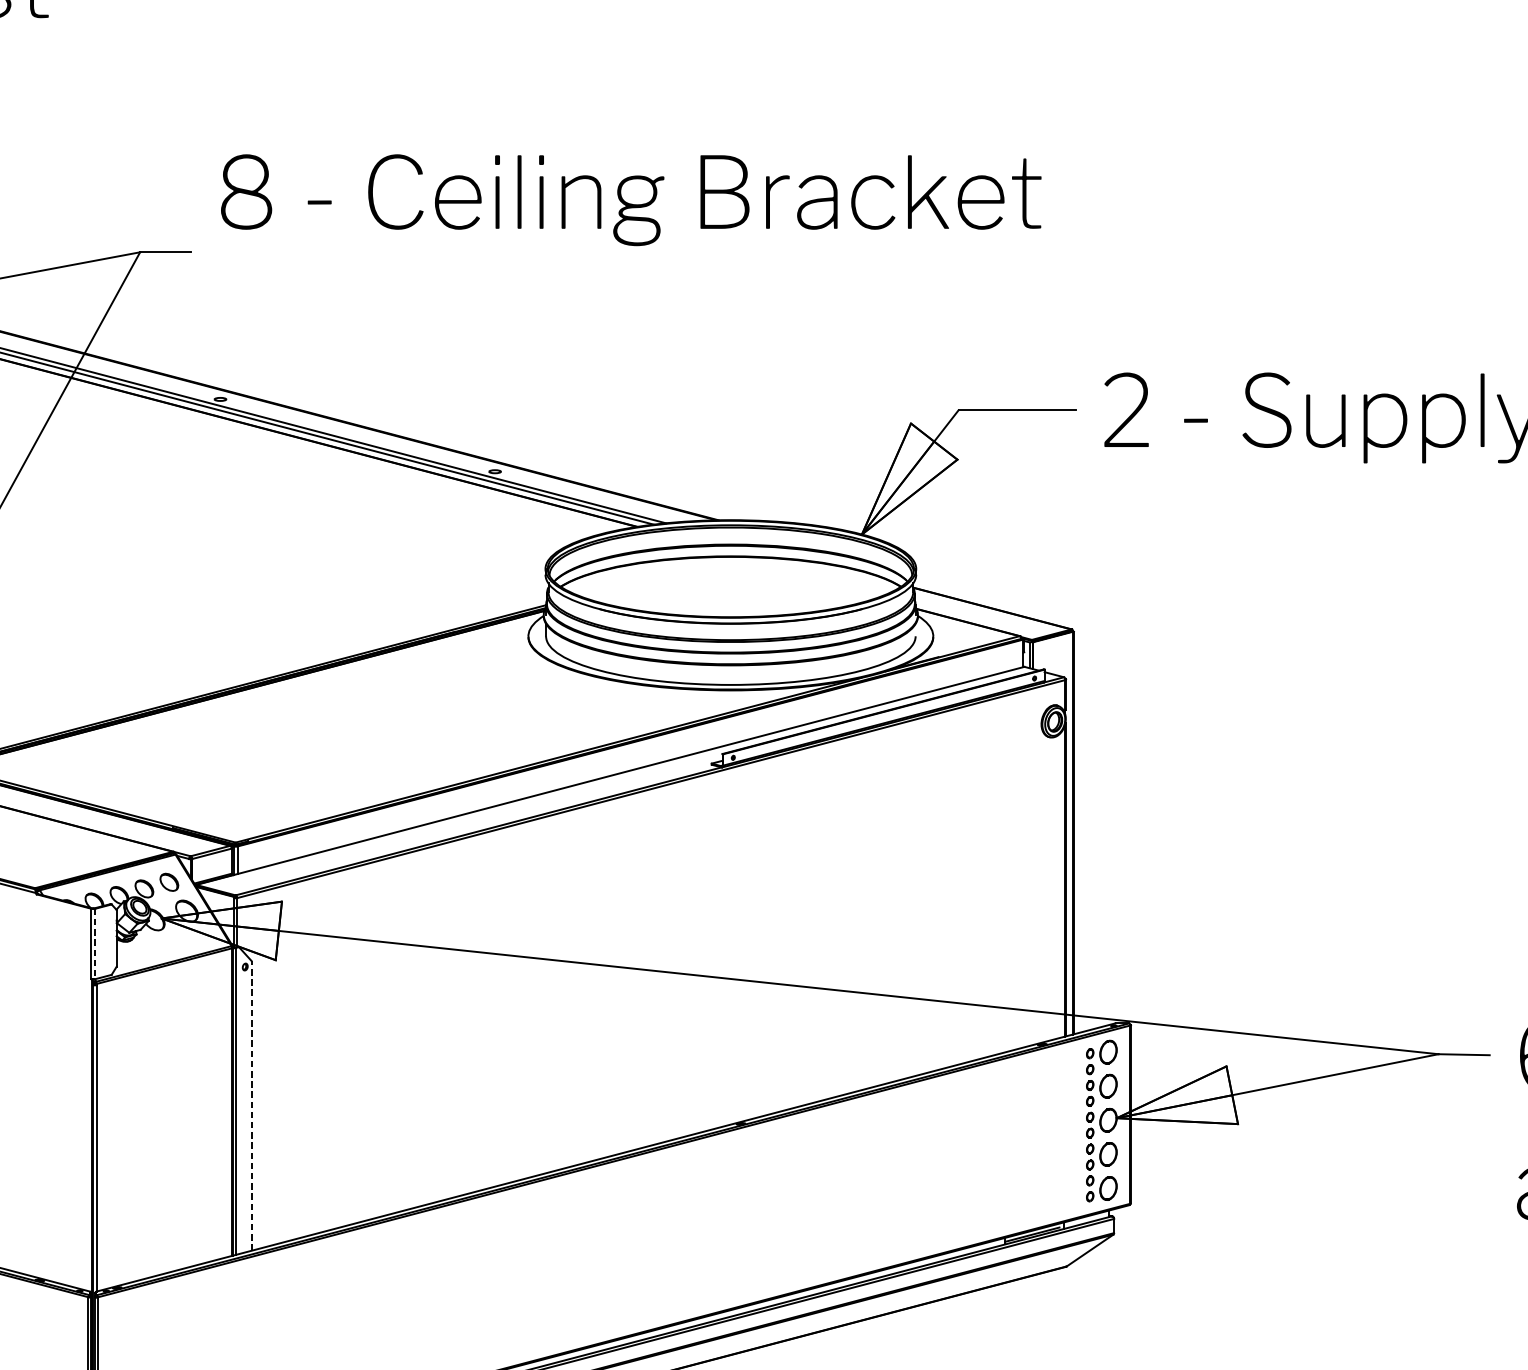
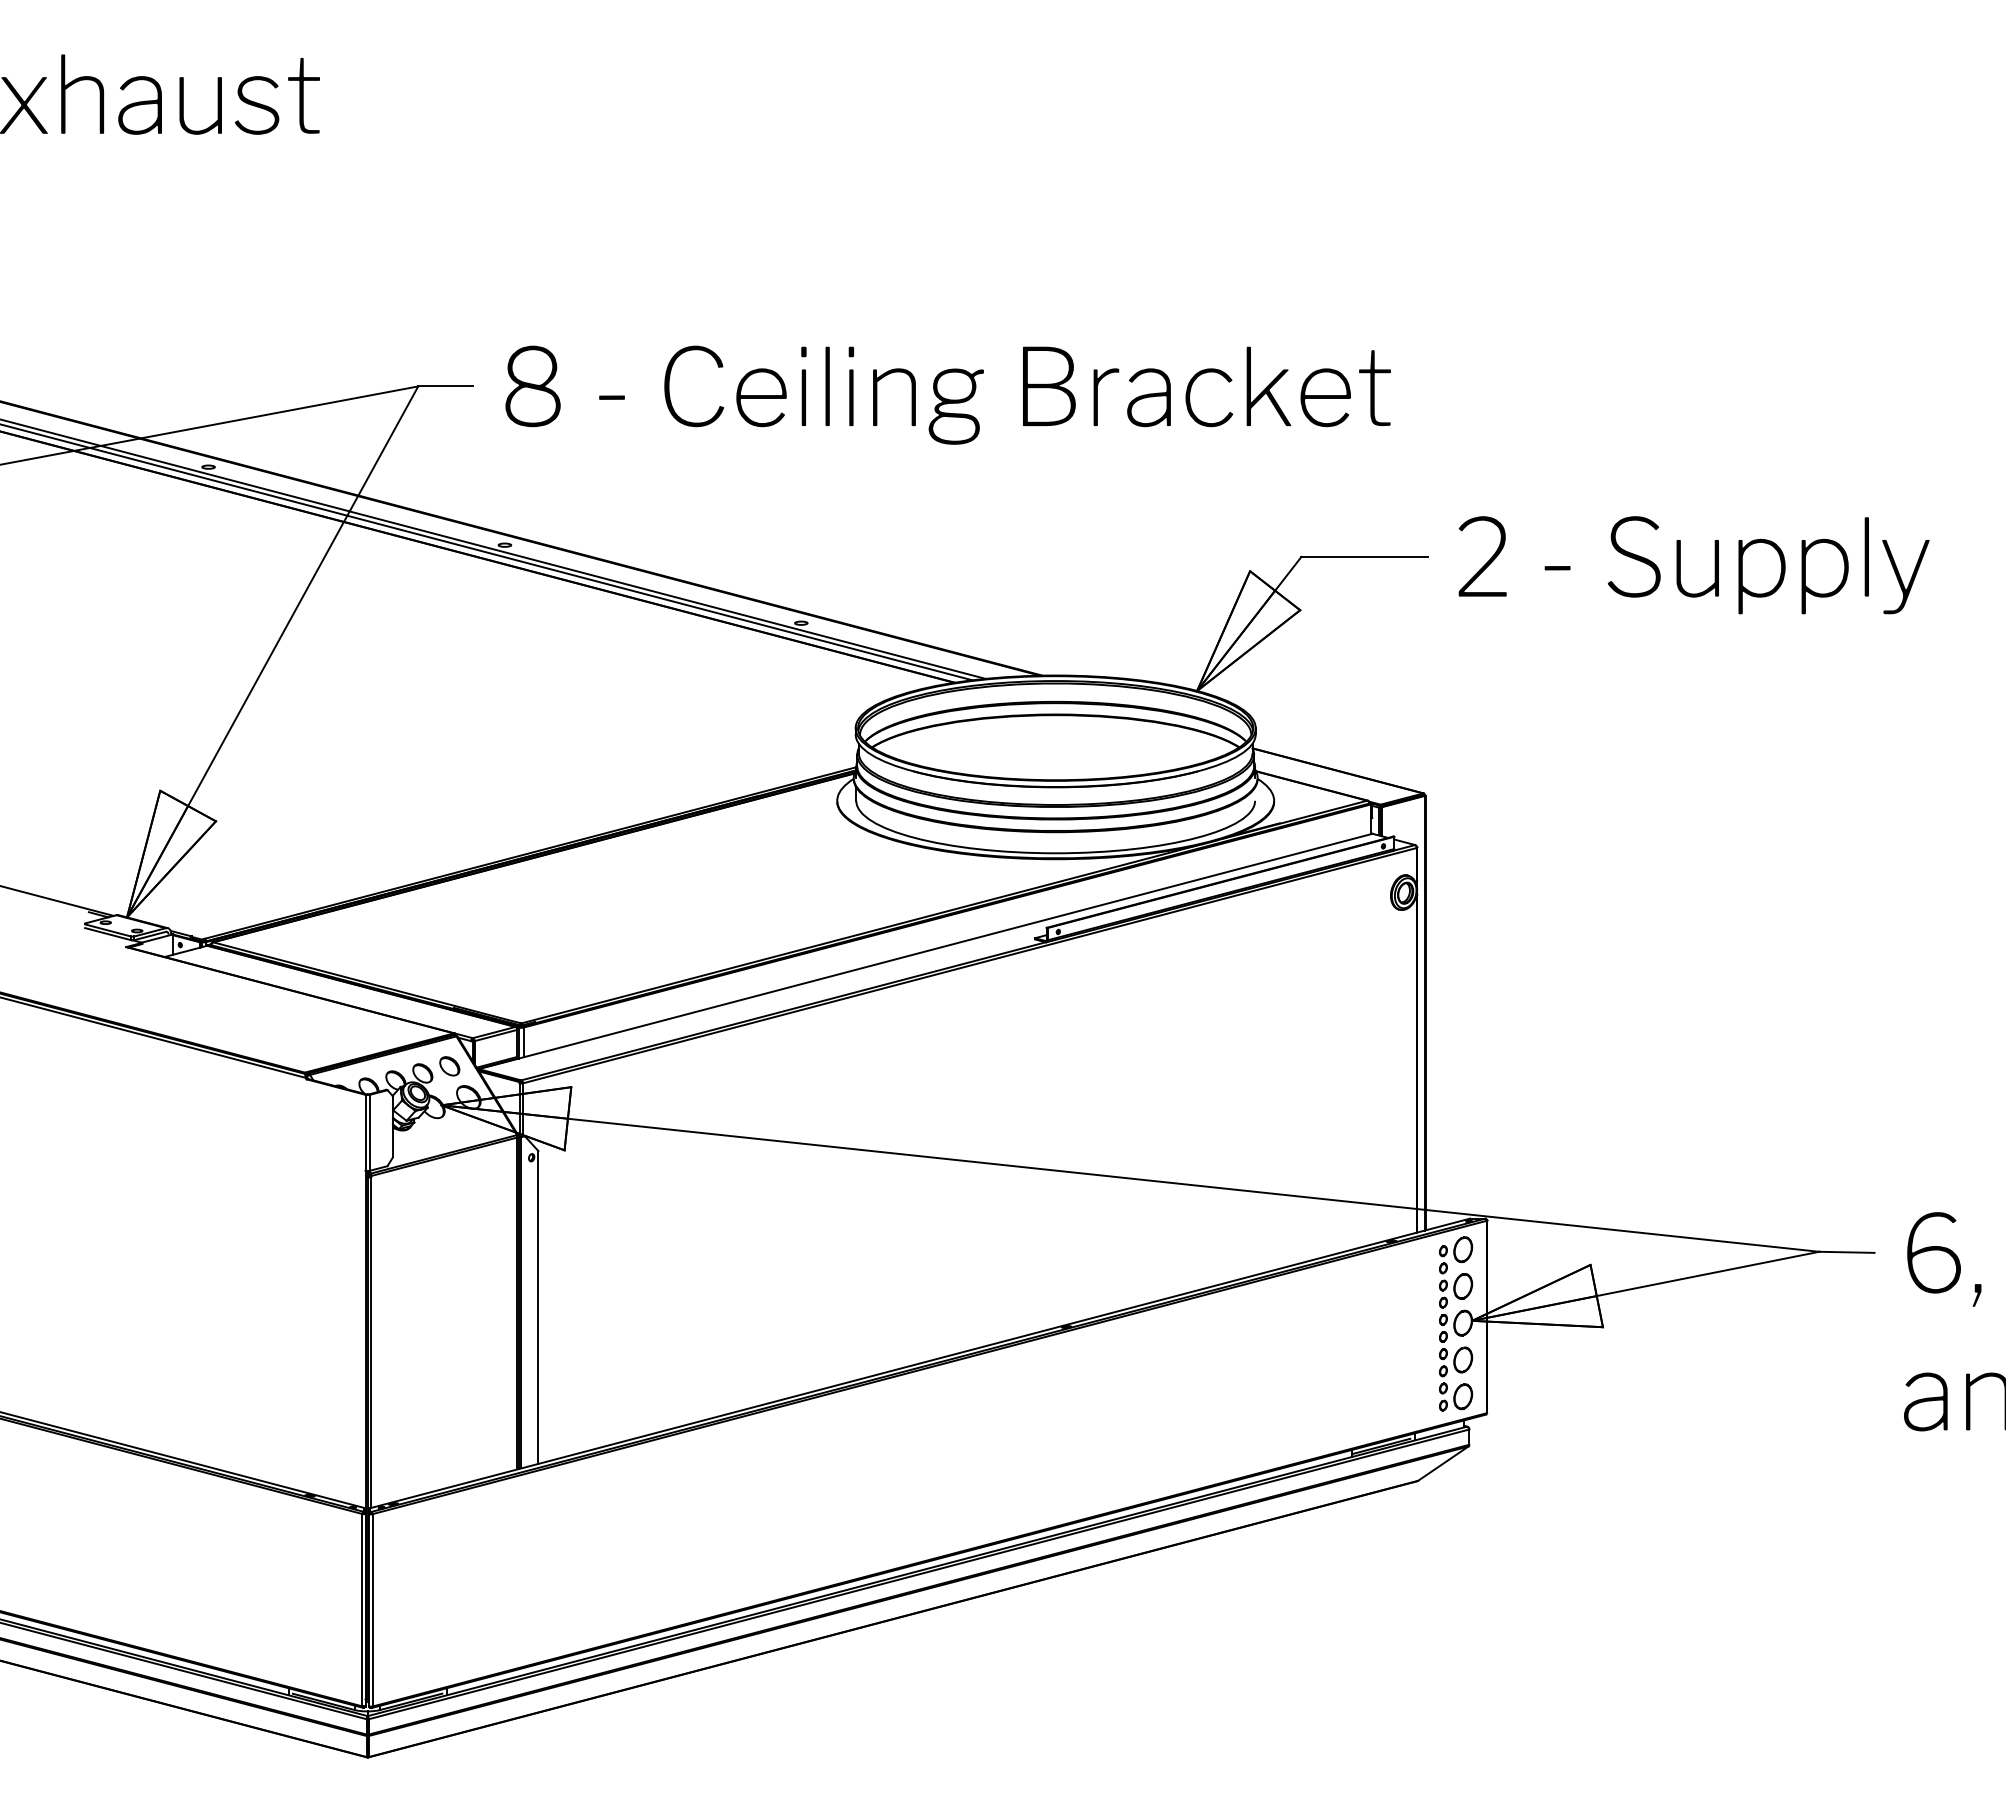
text: (630, 199) -> (947, 394), moved
line: (95, 943) -> (370, 1132), dashed -> solid
line: (251, 1105) -> (538, 1307), dashed -> solid

